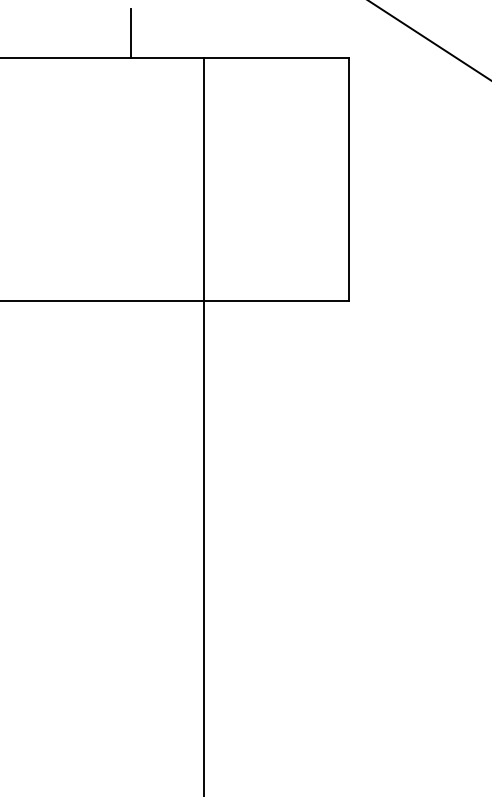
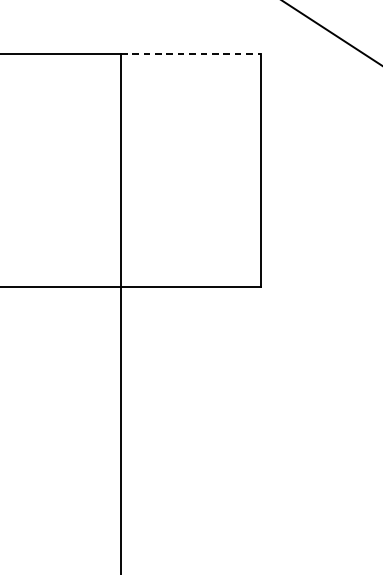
line: (130, 33) -> (50, 30), removed
line: (276, 58) -> (190, 54), solid -> dashed

